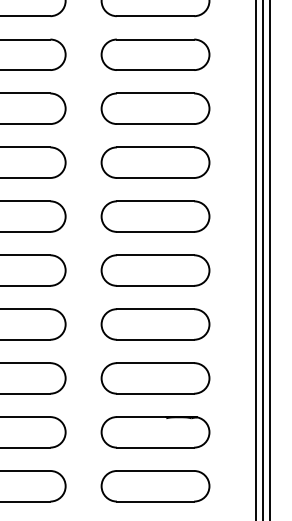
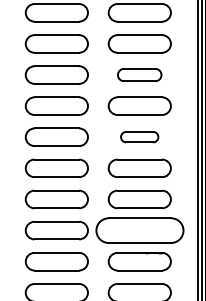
part: (154, 107) -> (139, 74), size x0.7
part: (154, 215) -> (139, 136), size x0.6
part: (154, 378) -> (139, 230), size x1.4

